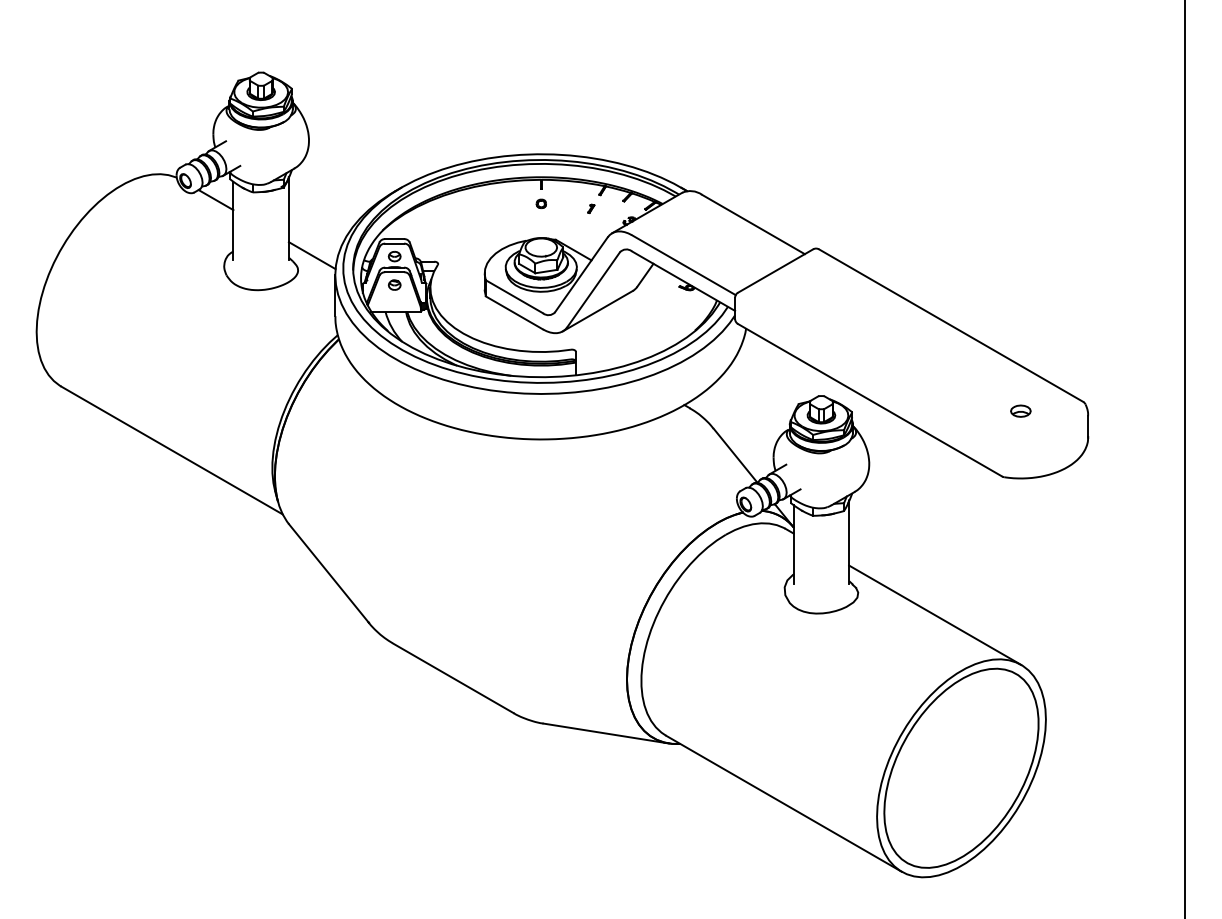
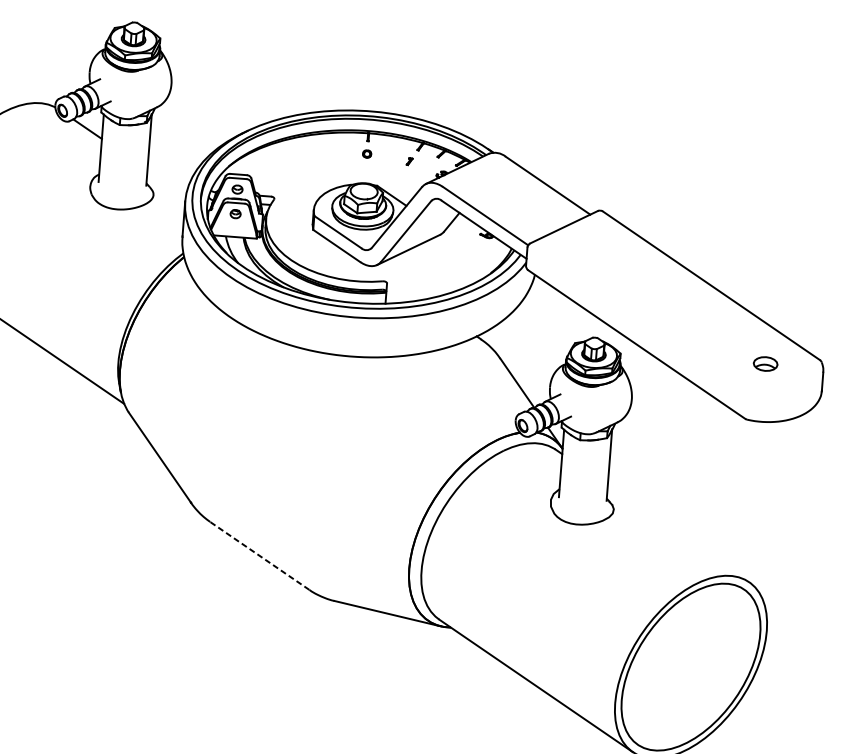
line: (311, 255) -> (166, 183), removed
part: (1020, 410) -> (765, 363), size x1.4
line: (935, 614) -> (678, 533), removed
line: (453, 678) -> (260, 556), solid -> dashed

